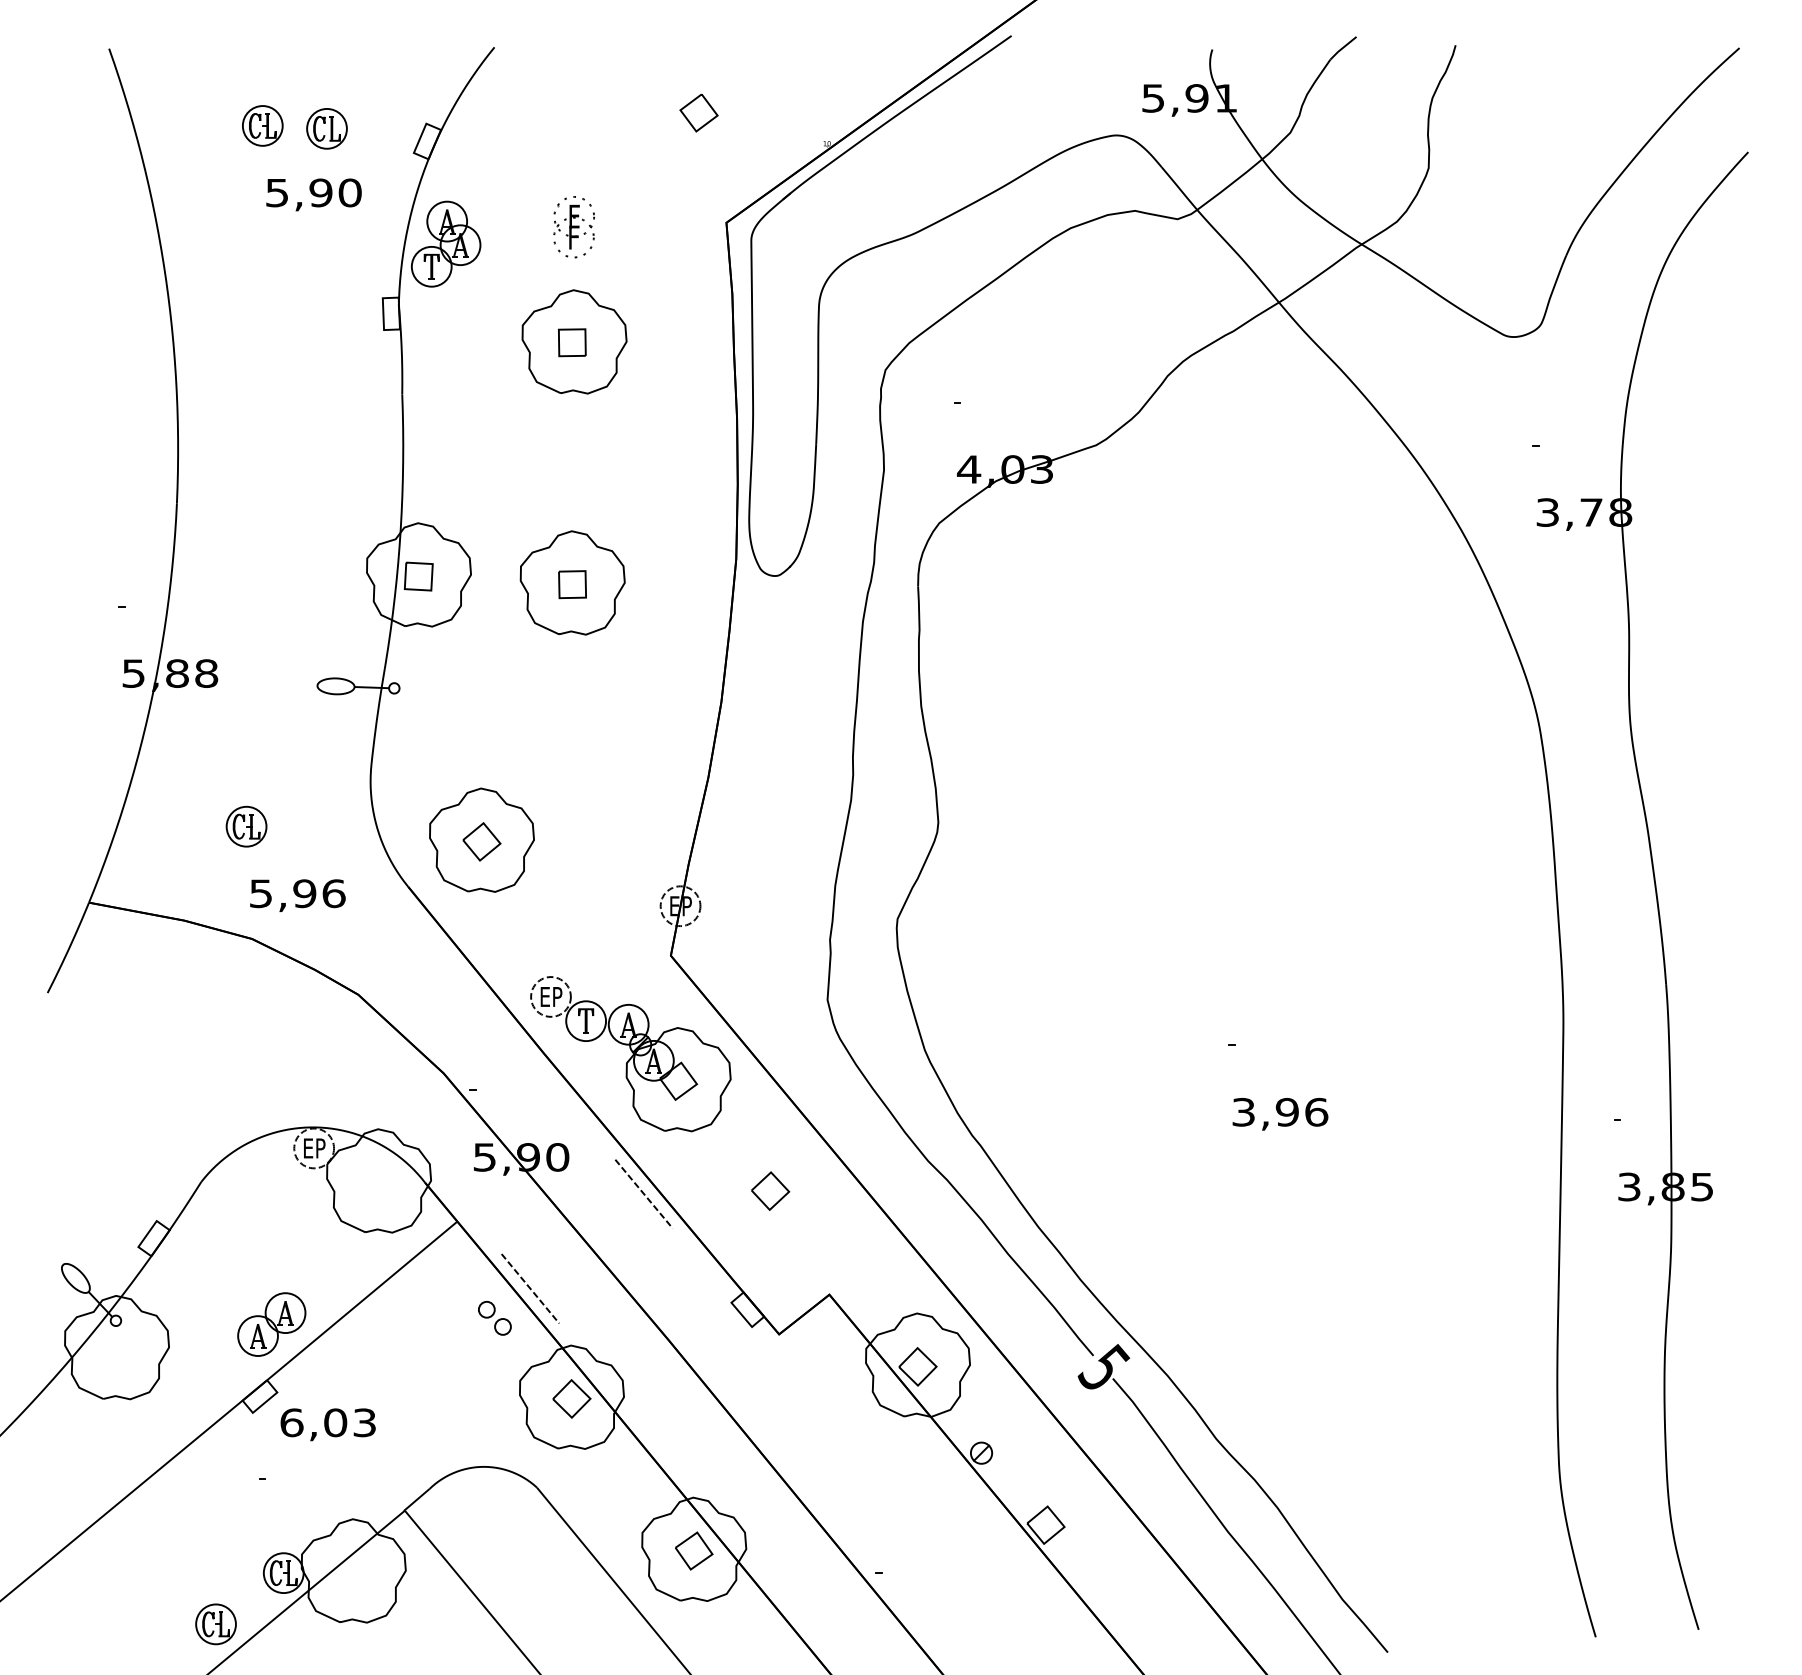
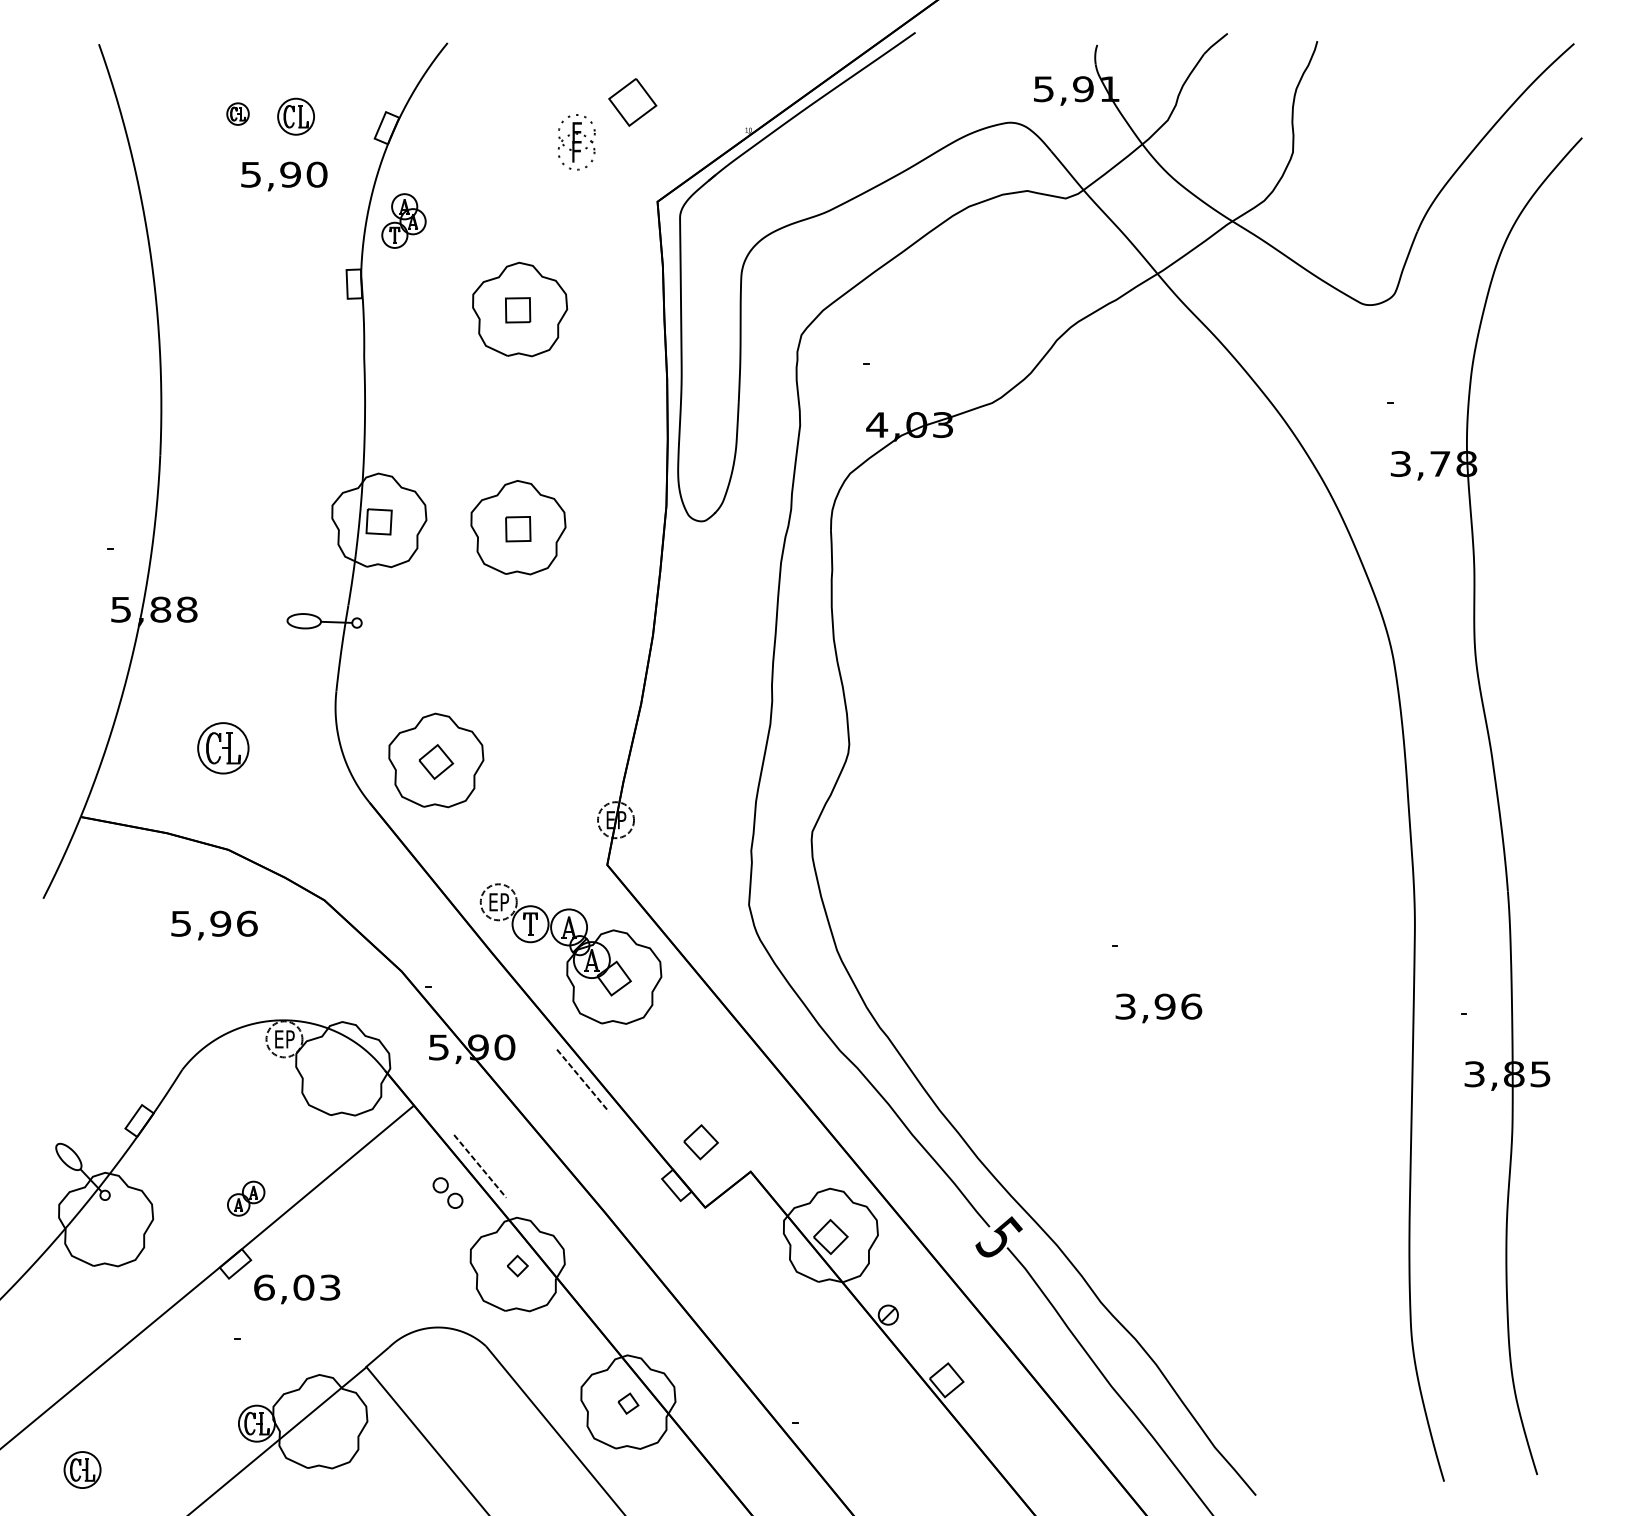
part: (698, 112) -> (632, 101), size x1.4
part: (262, 125) -> (237, 113), size x0.6
part: (573, 227) -> (576, 142), moved
part: (446, 243) -> (404, 220), size x0.7
part: (246, 826) -> (223, 748), size x1.4
text: (297, 895) -> (214, 925), moved
part: (770, 1190) -> (701, 1141), moved
part: (271, 1324) -> (245, 1198), size x0.6
part: (571, 1398) -> (517, 1265), size x0.6
part: (694, 1550) -> (628, 1403), size x0.6
part: (215, 1624) -> (82, 1470), moved

